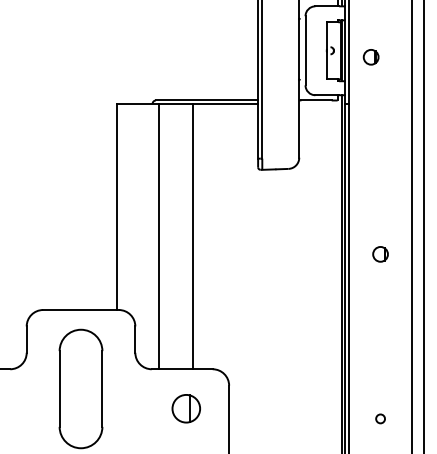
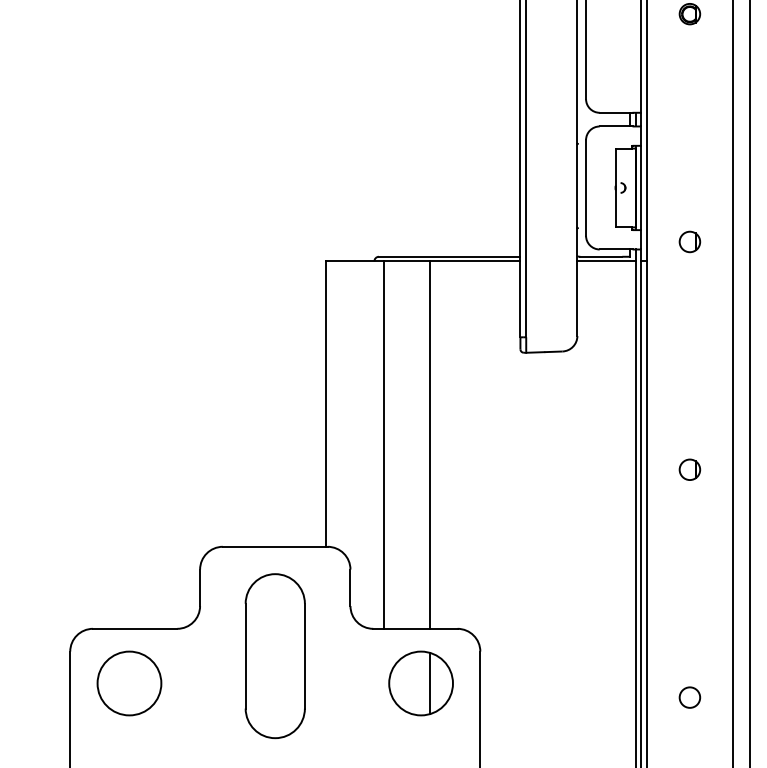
part: (370, 56) -> (689, 241), moved
line: (320, 103) -> (606, 261), added
part: (185, 408) -> (420, 683), size x1.67
circle: (380, 418) -> (689, 697), size x1.67

